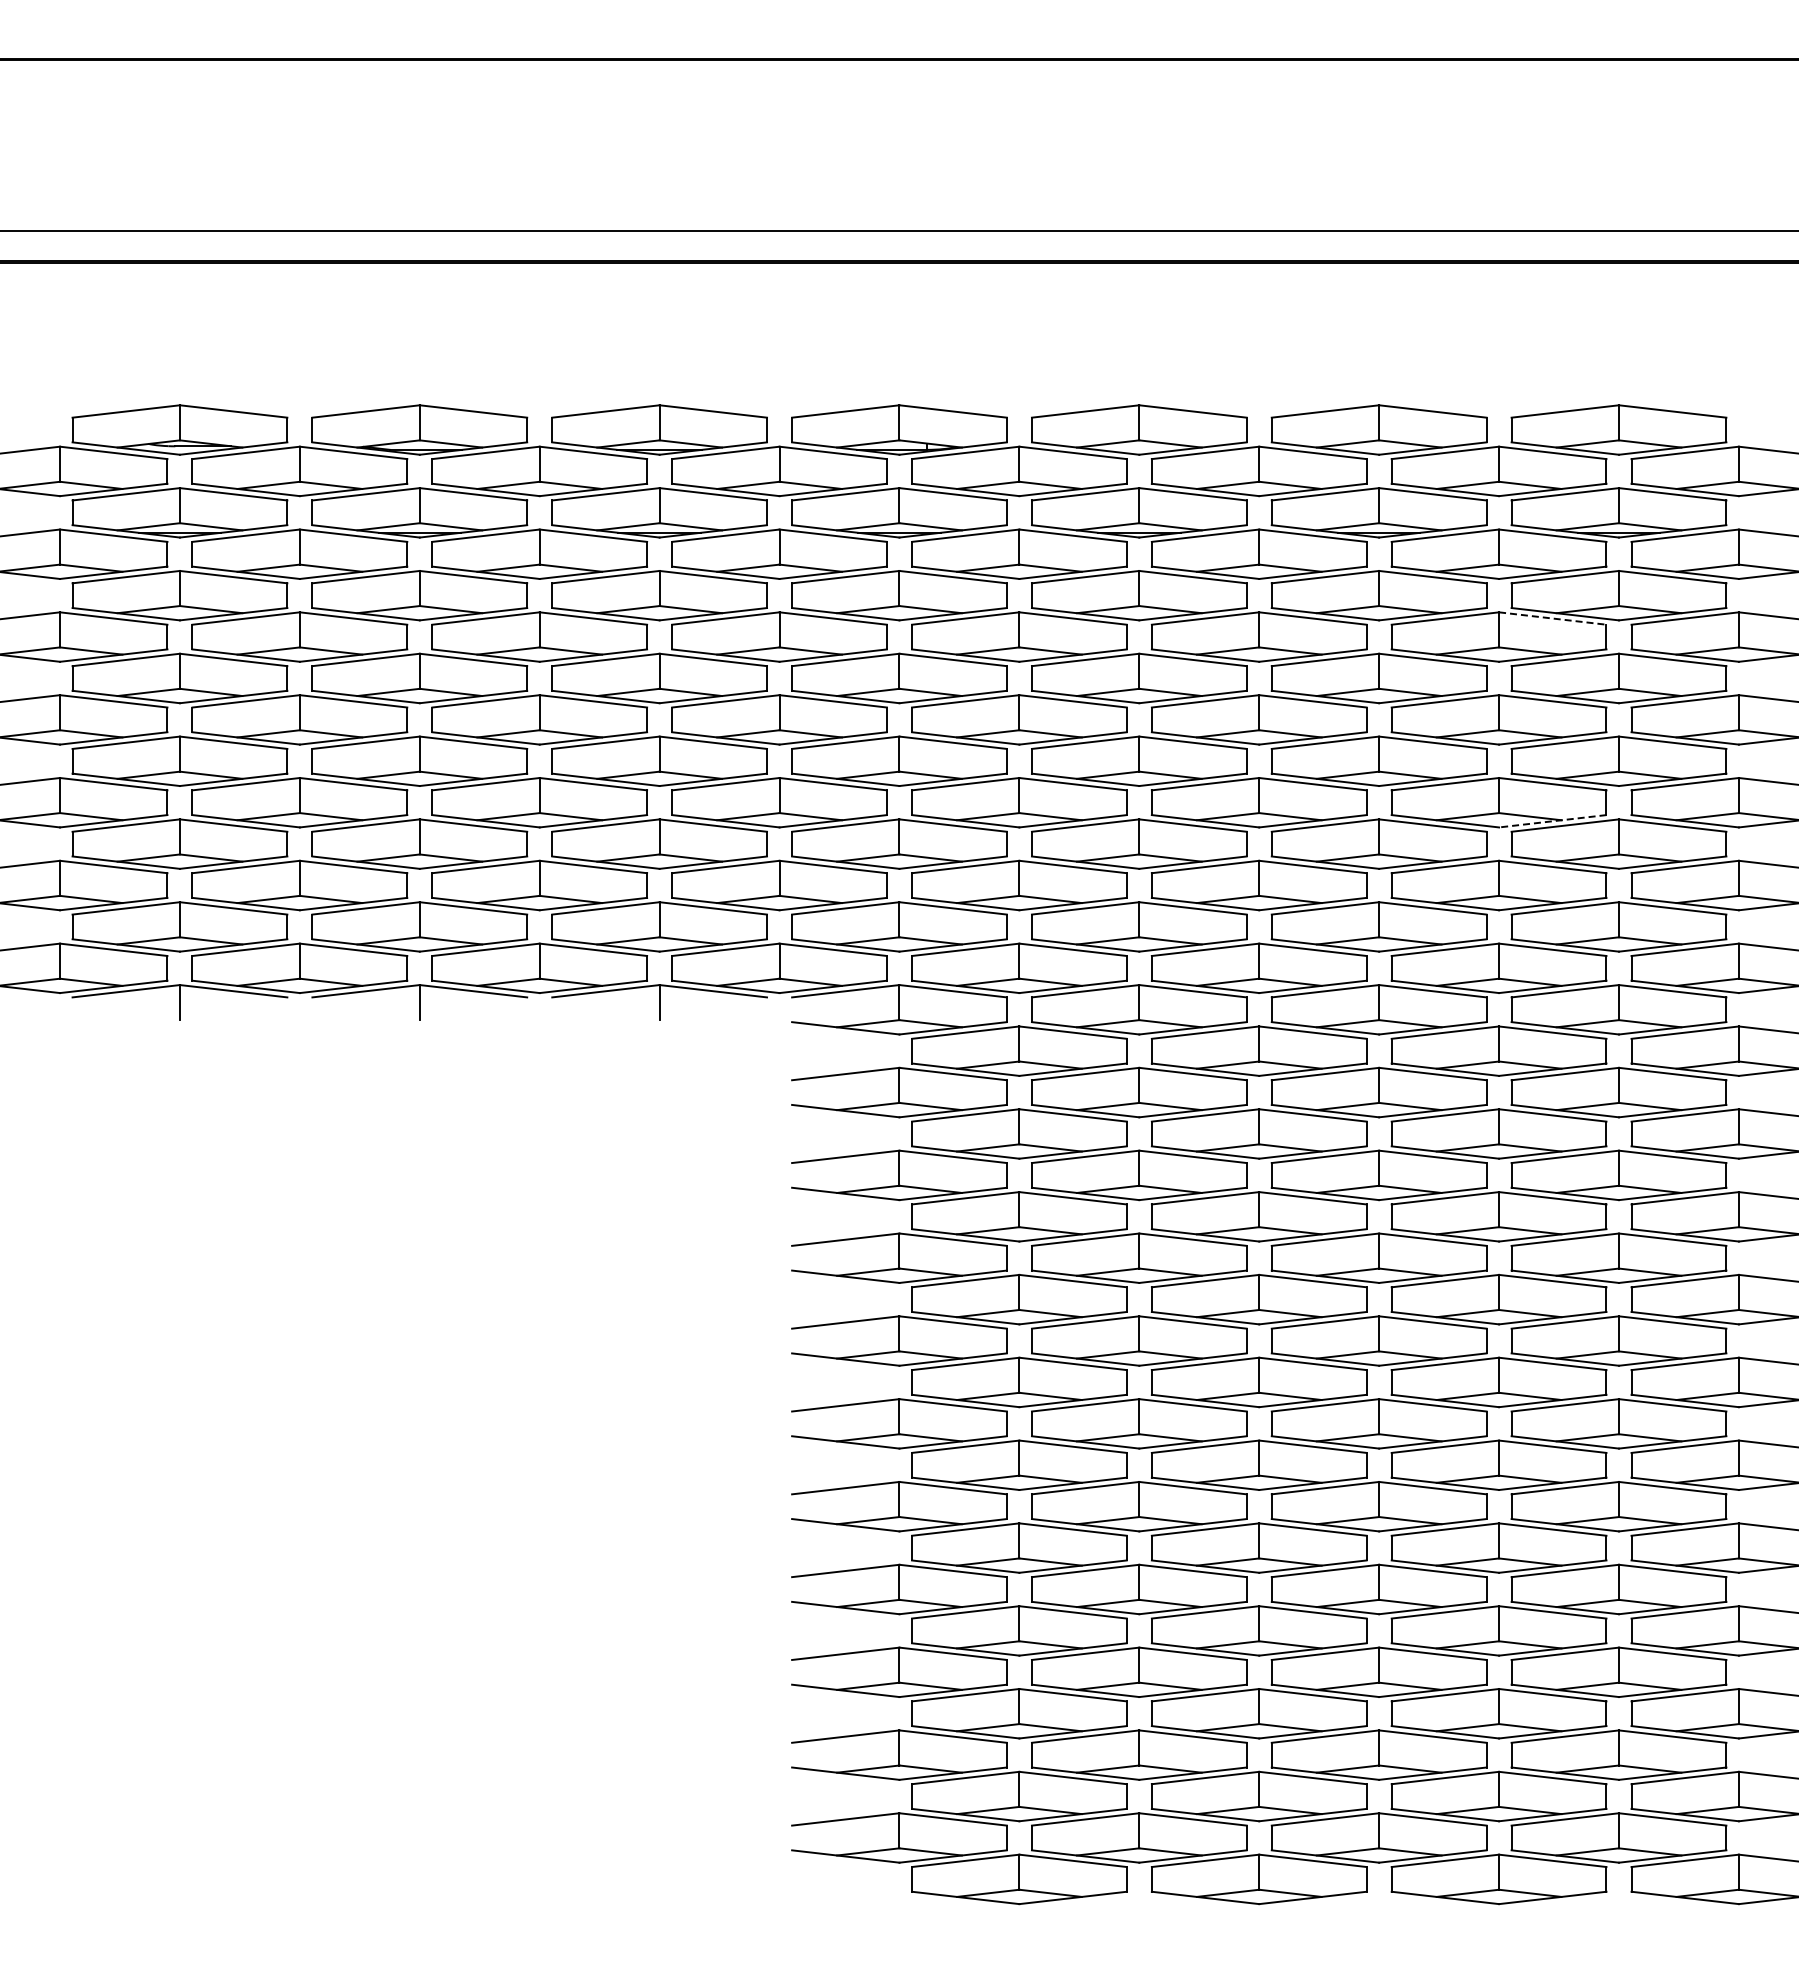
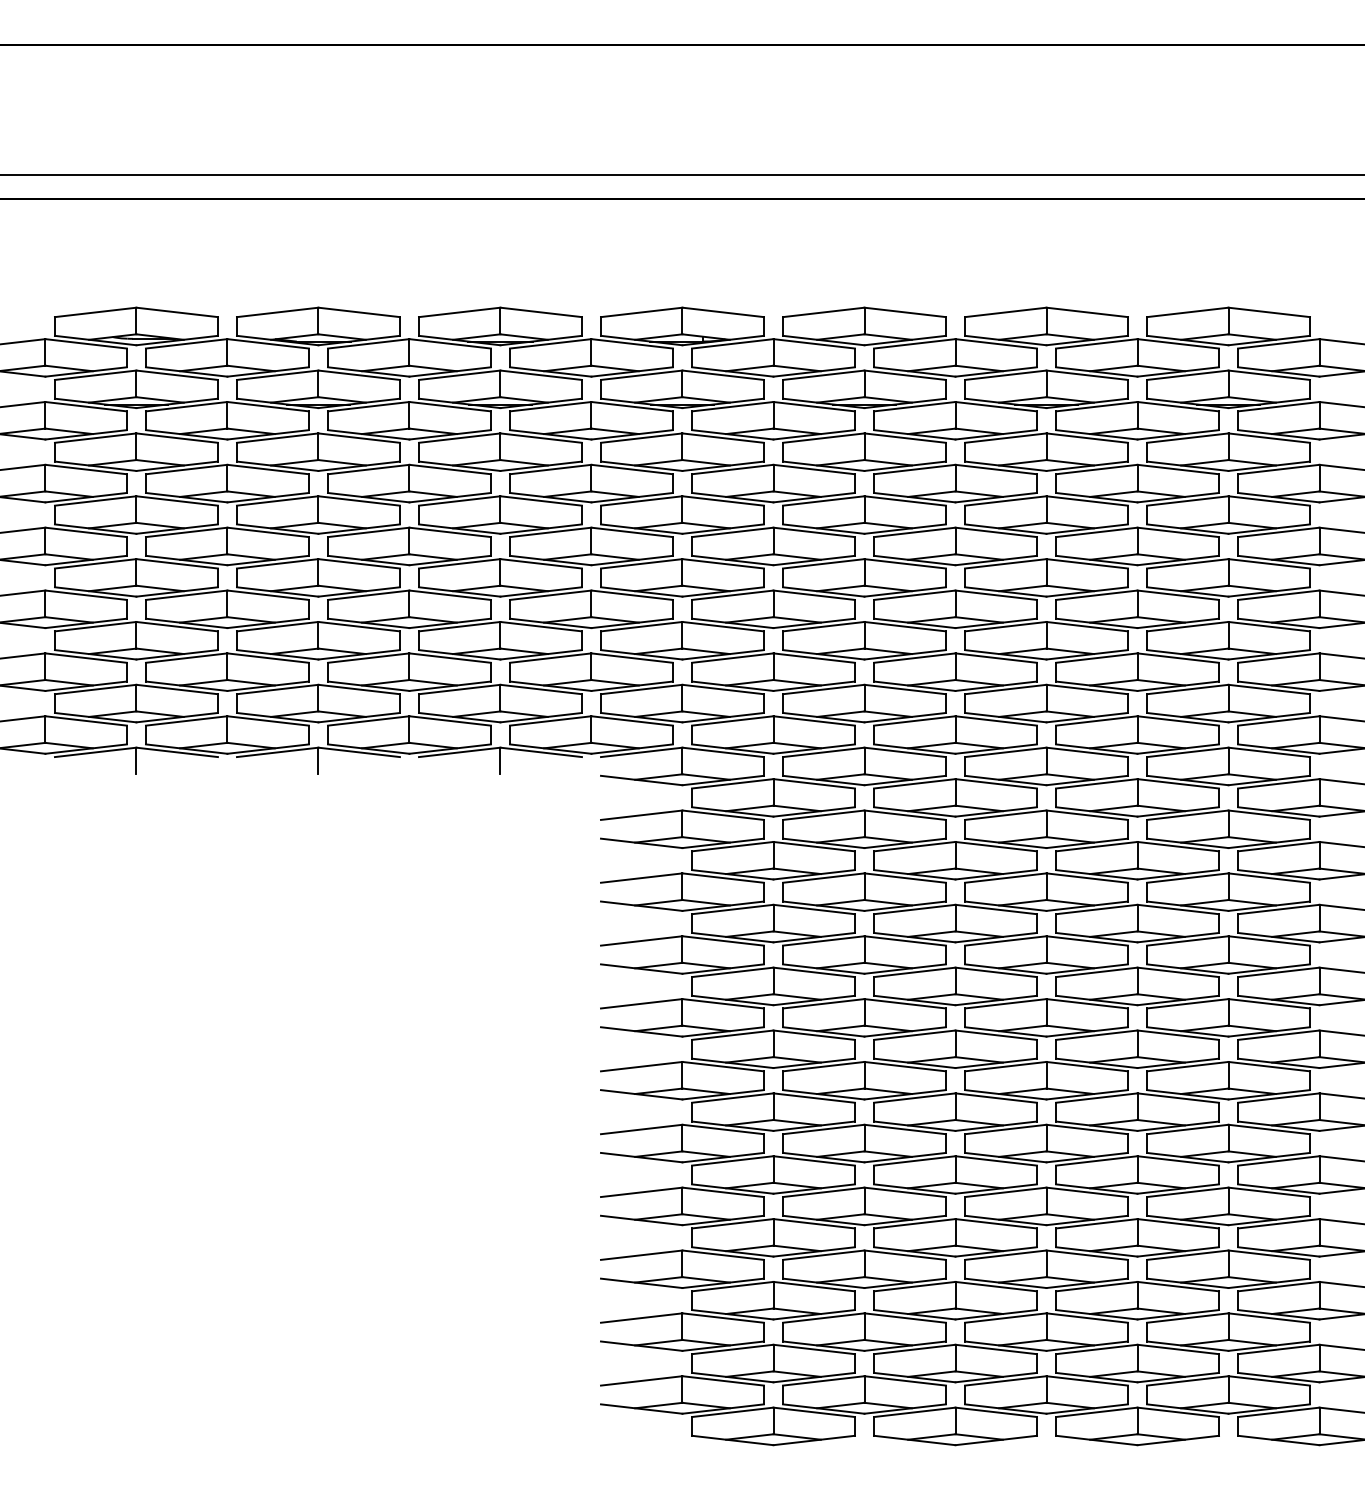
line: (1553, 618) -> (1178, 469), dashed -> solid
line: (1552, 821) -> (1178, 623), dashed -> solid

